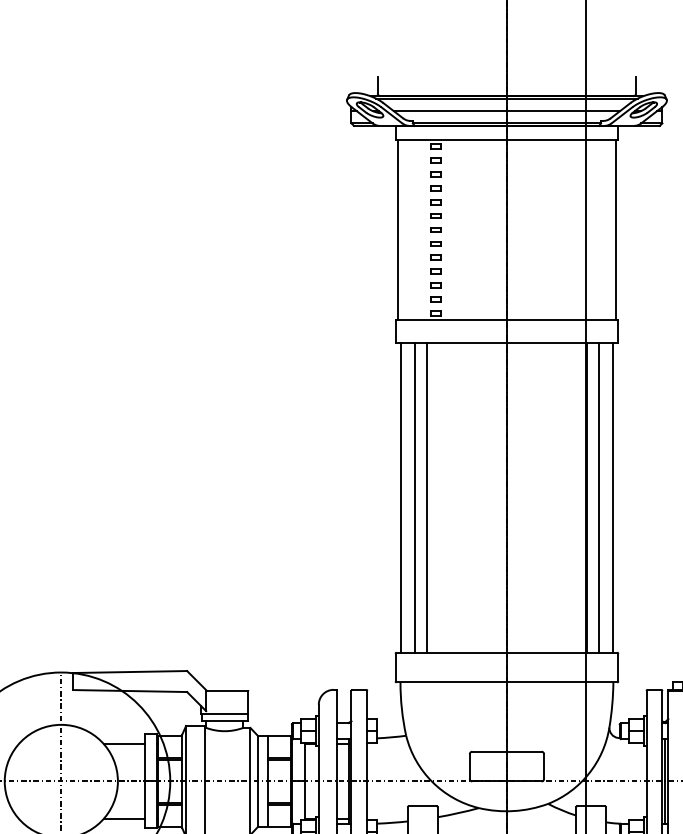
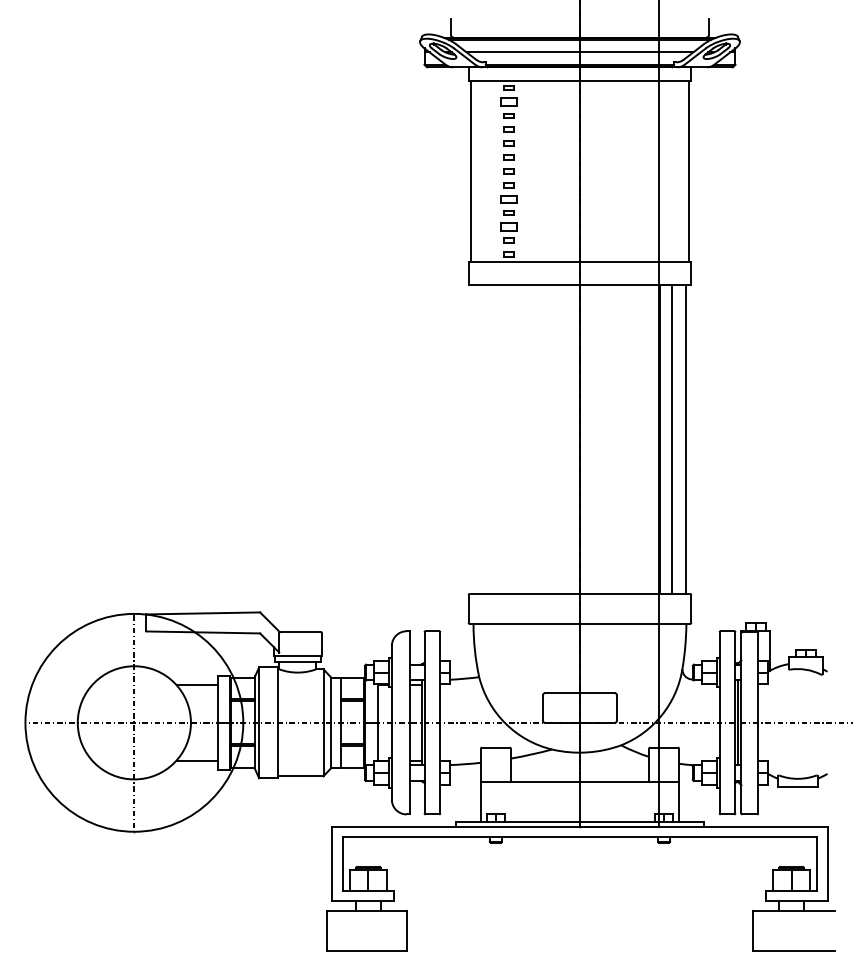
part: (435, 160) -> (508, 101), size x1.6
part: (435, 257) -> (508, 198), size x1.6
part: (435, 285) -> (508, 226), size x1.6
line: (400, 498) -> (473, 439), removed
line: (415, 498) -> (488, 439), removed
line: (427, 498) -> (500, 439), removed

